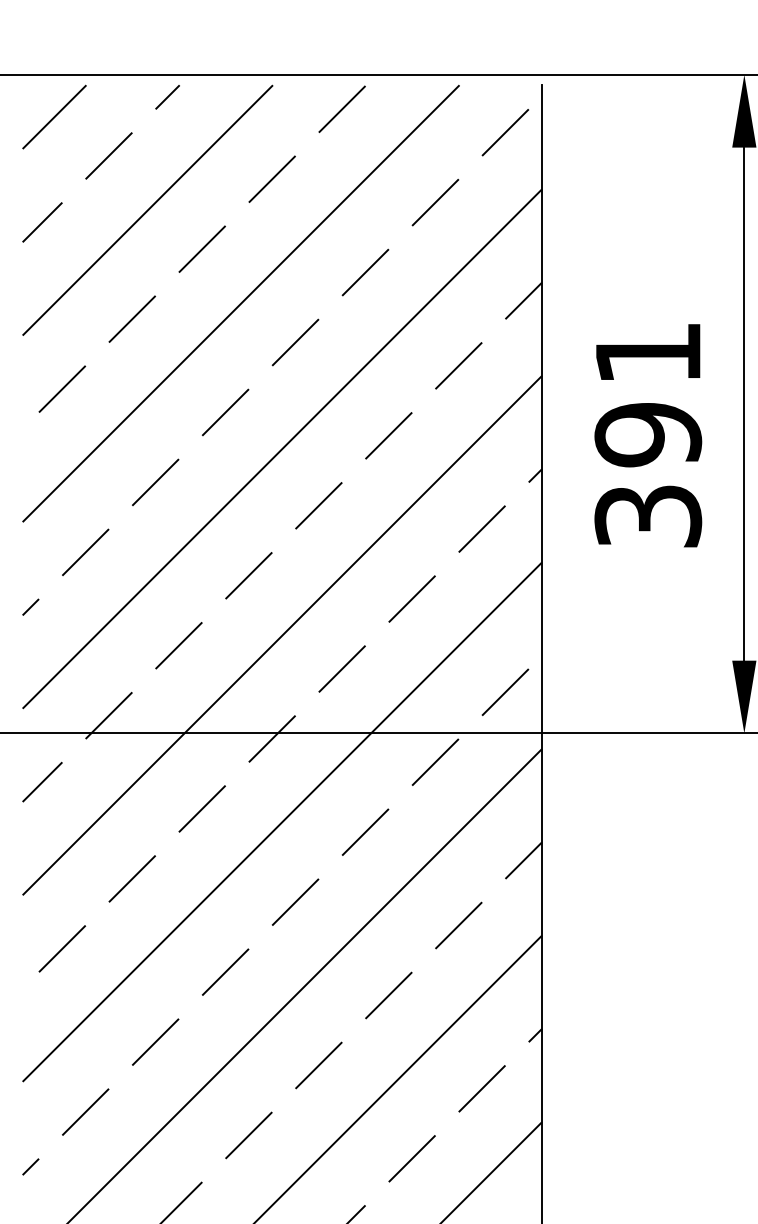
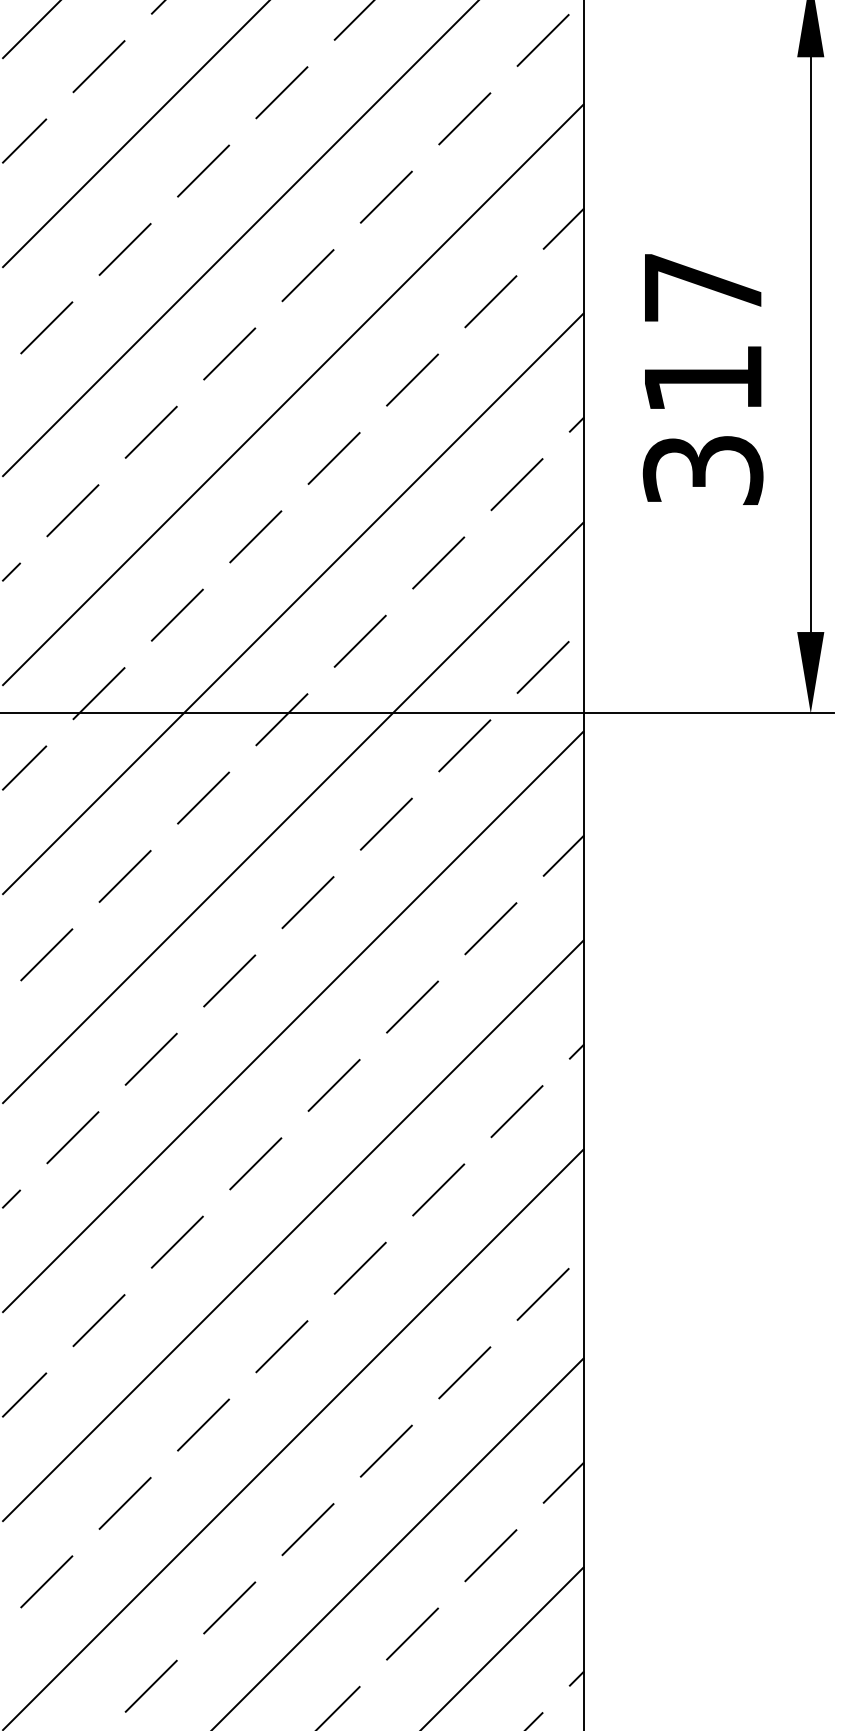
text: (647, 395) -> (702, 334), 391 -> 317

